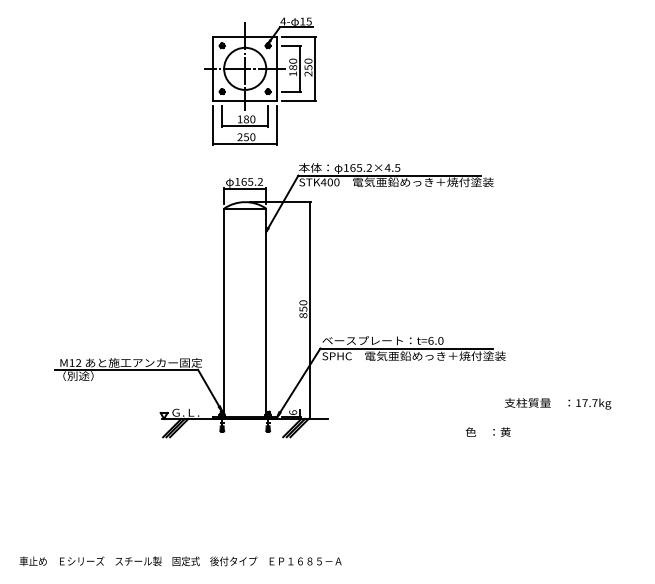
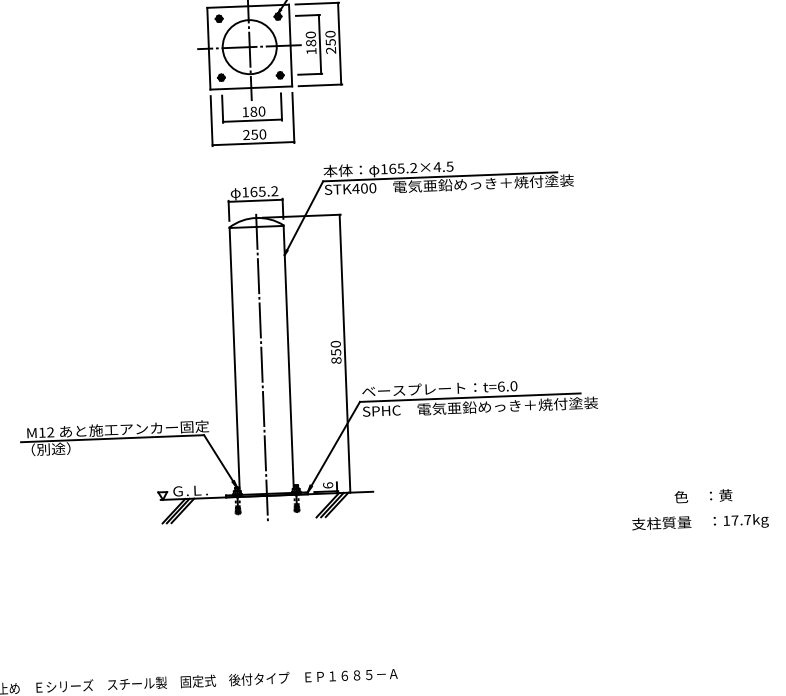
line: (245, 318) -> (262, 367), added
text: (557, 403) -> (699, 522), moved
text: (487, 431) -> (702, 495), moved

